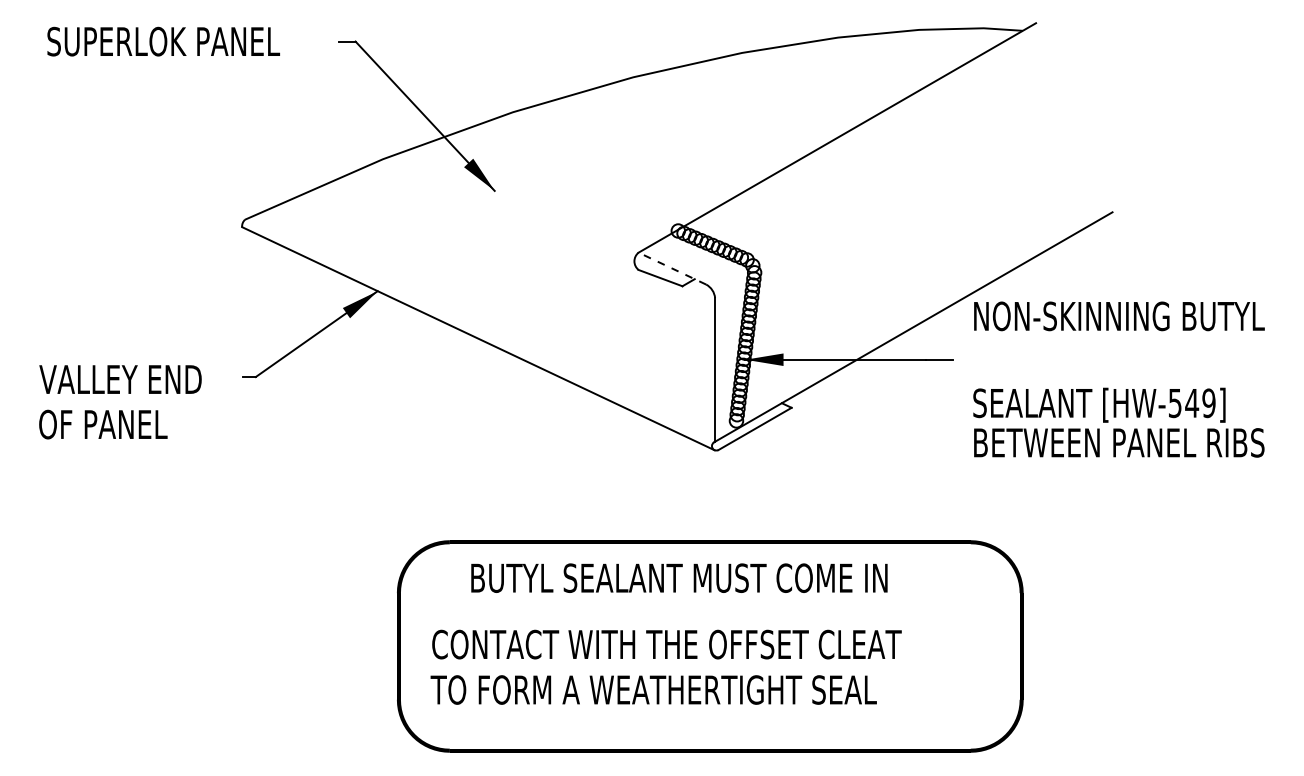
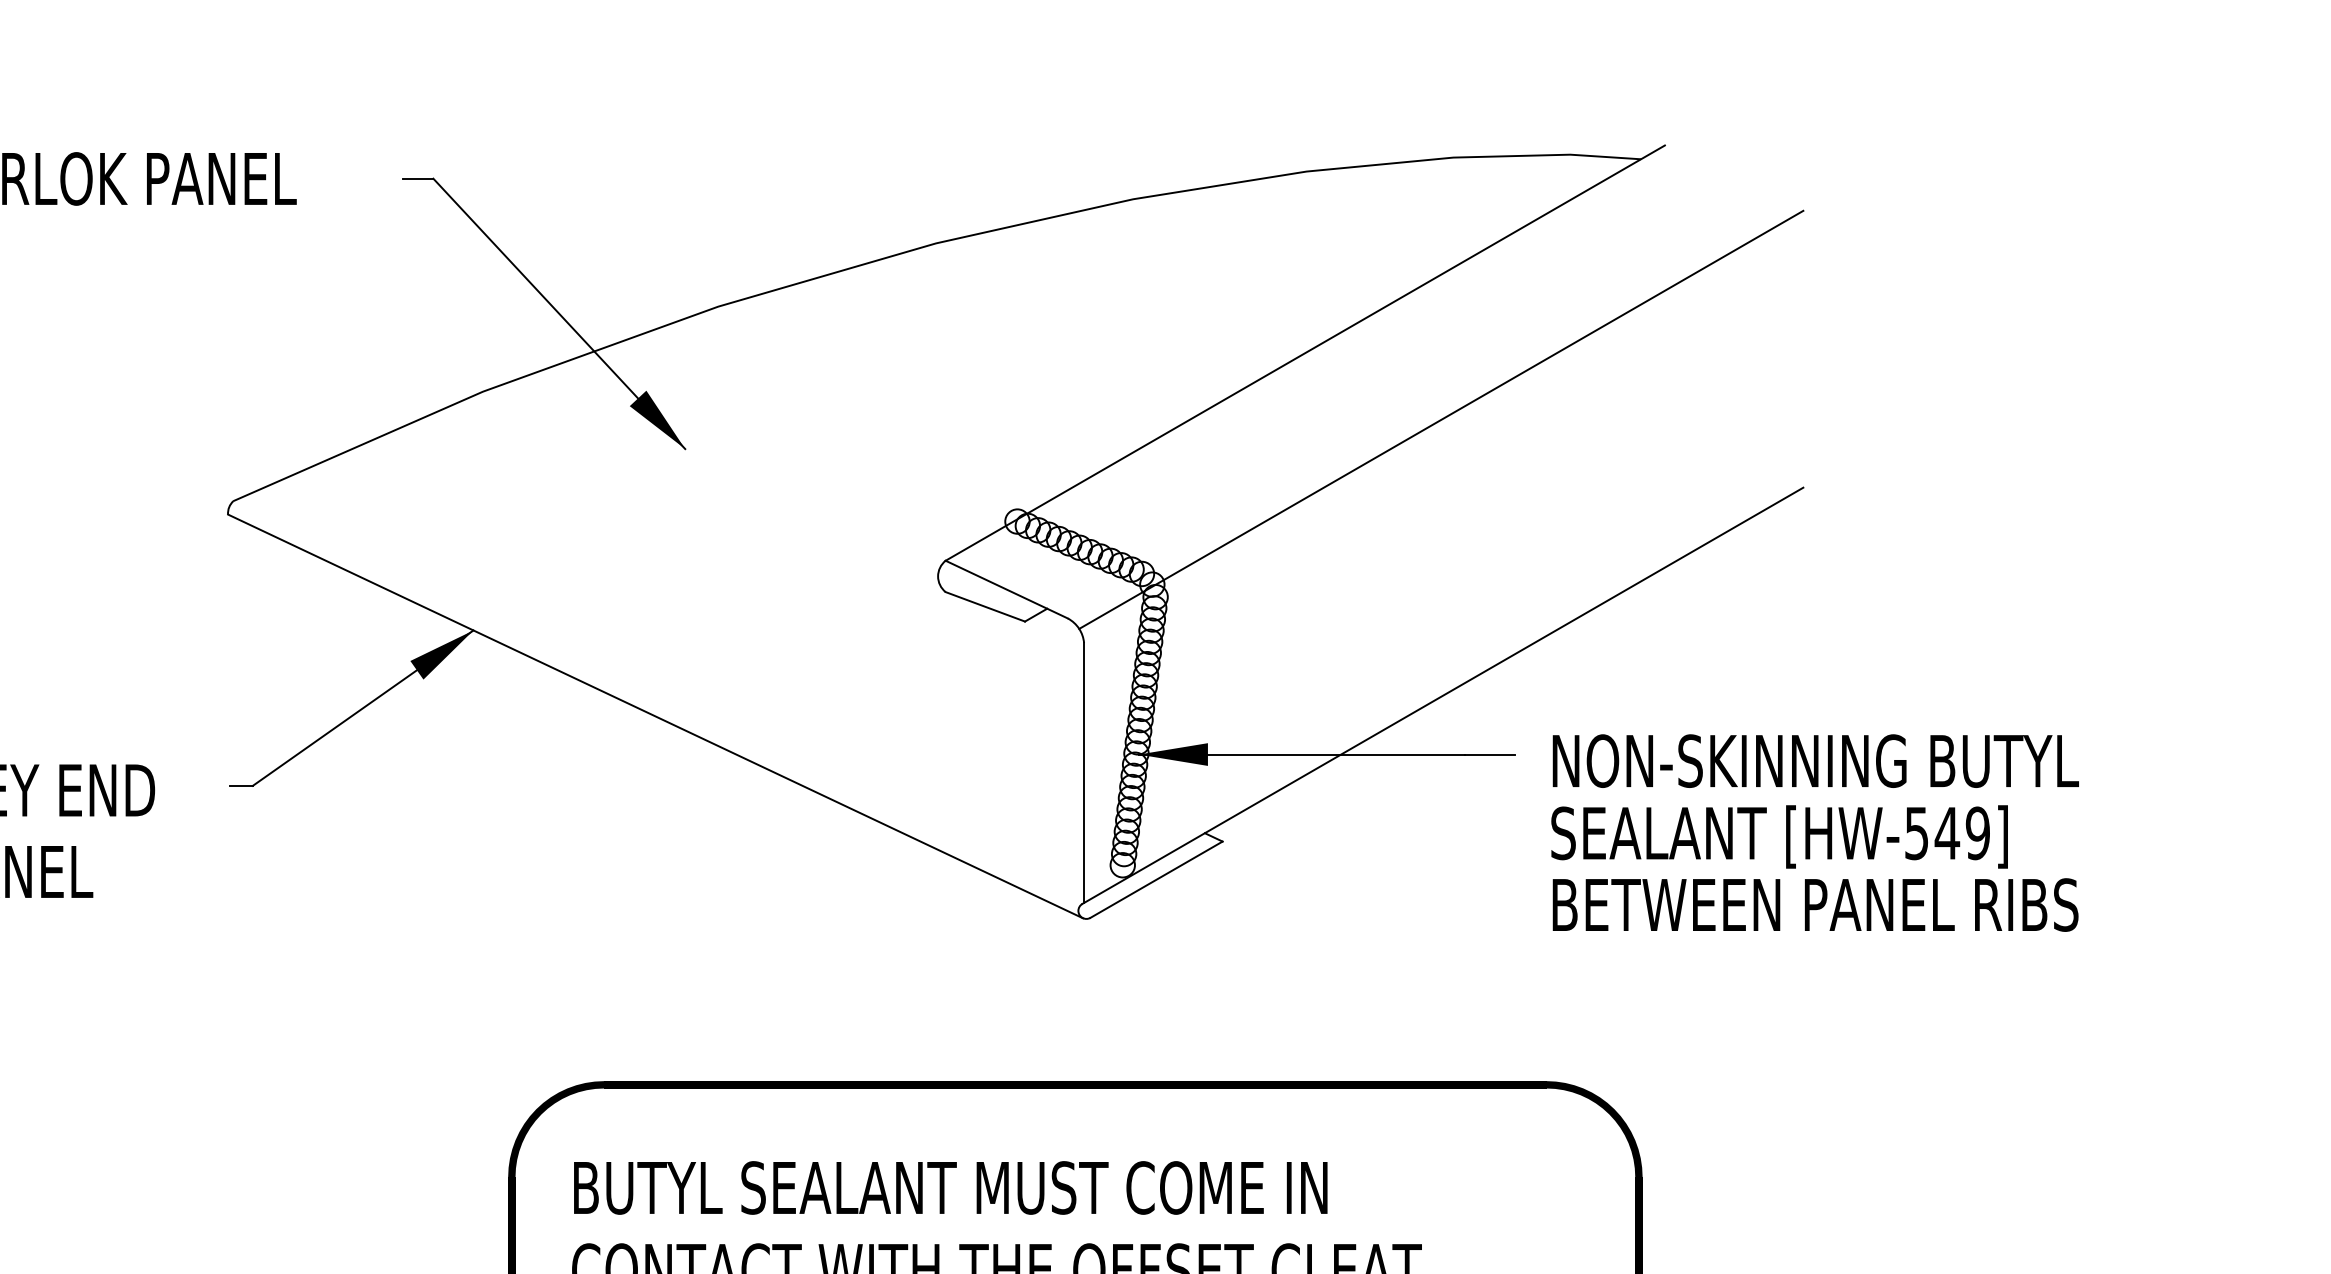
line: (912, 174) -> (1441, 419), added
line: (671, 268) -> (1005, 589), dashed -> solid
text: (1119, 316) -> (1815, 761), moved
text: (679, 577) -> (950, 1186), moved

